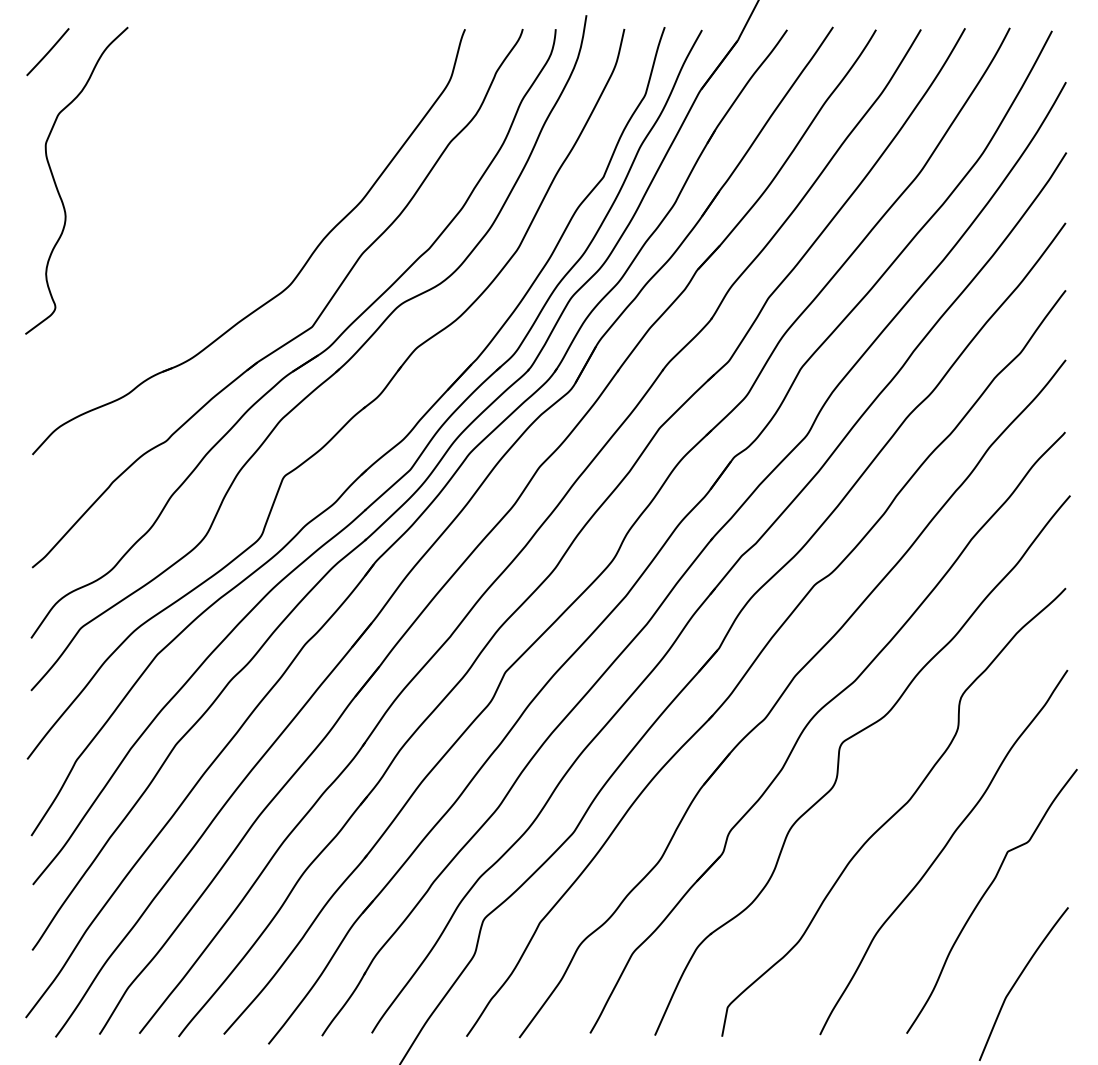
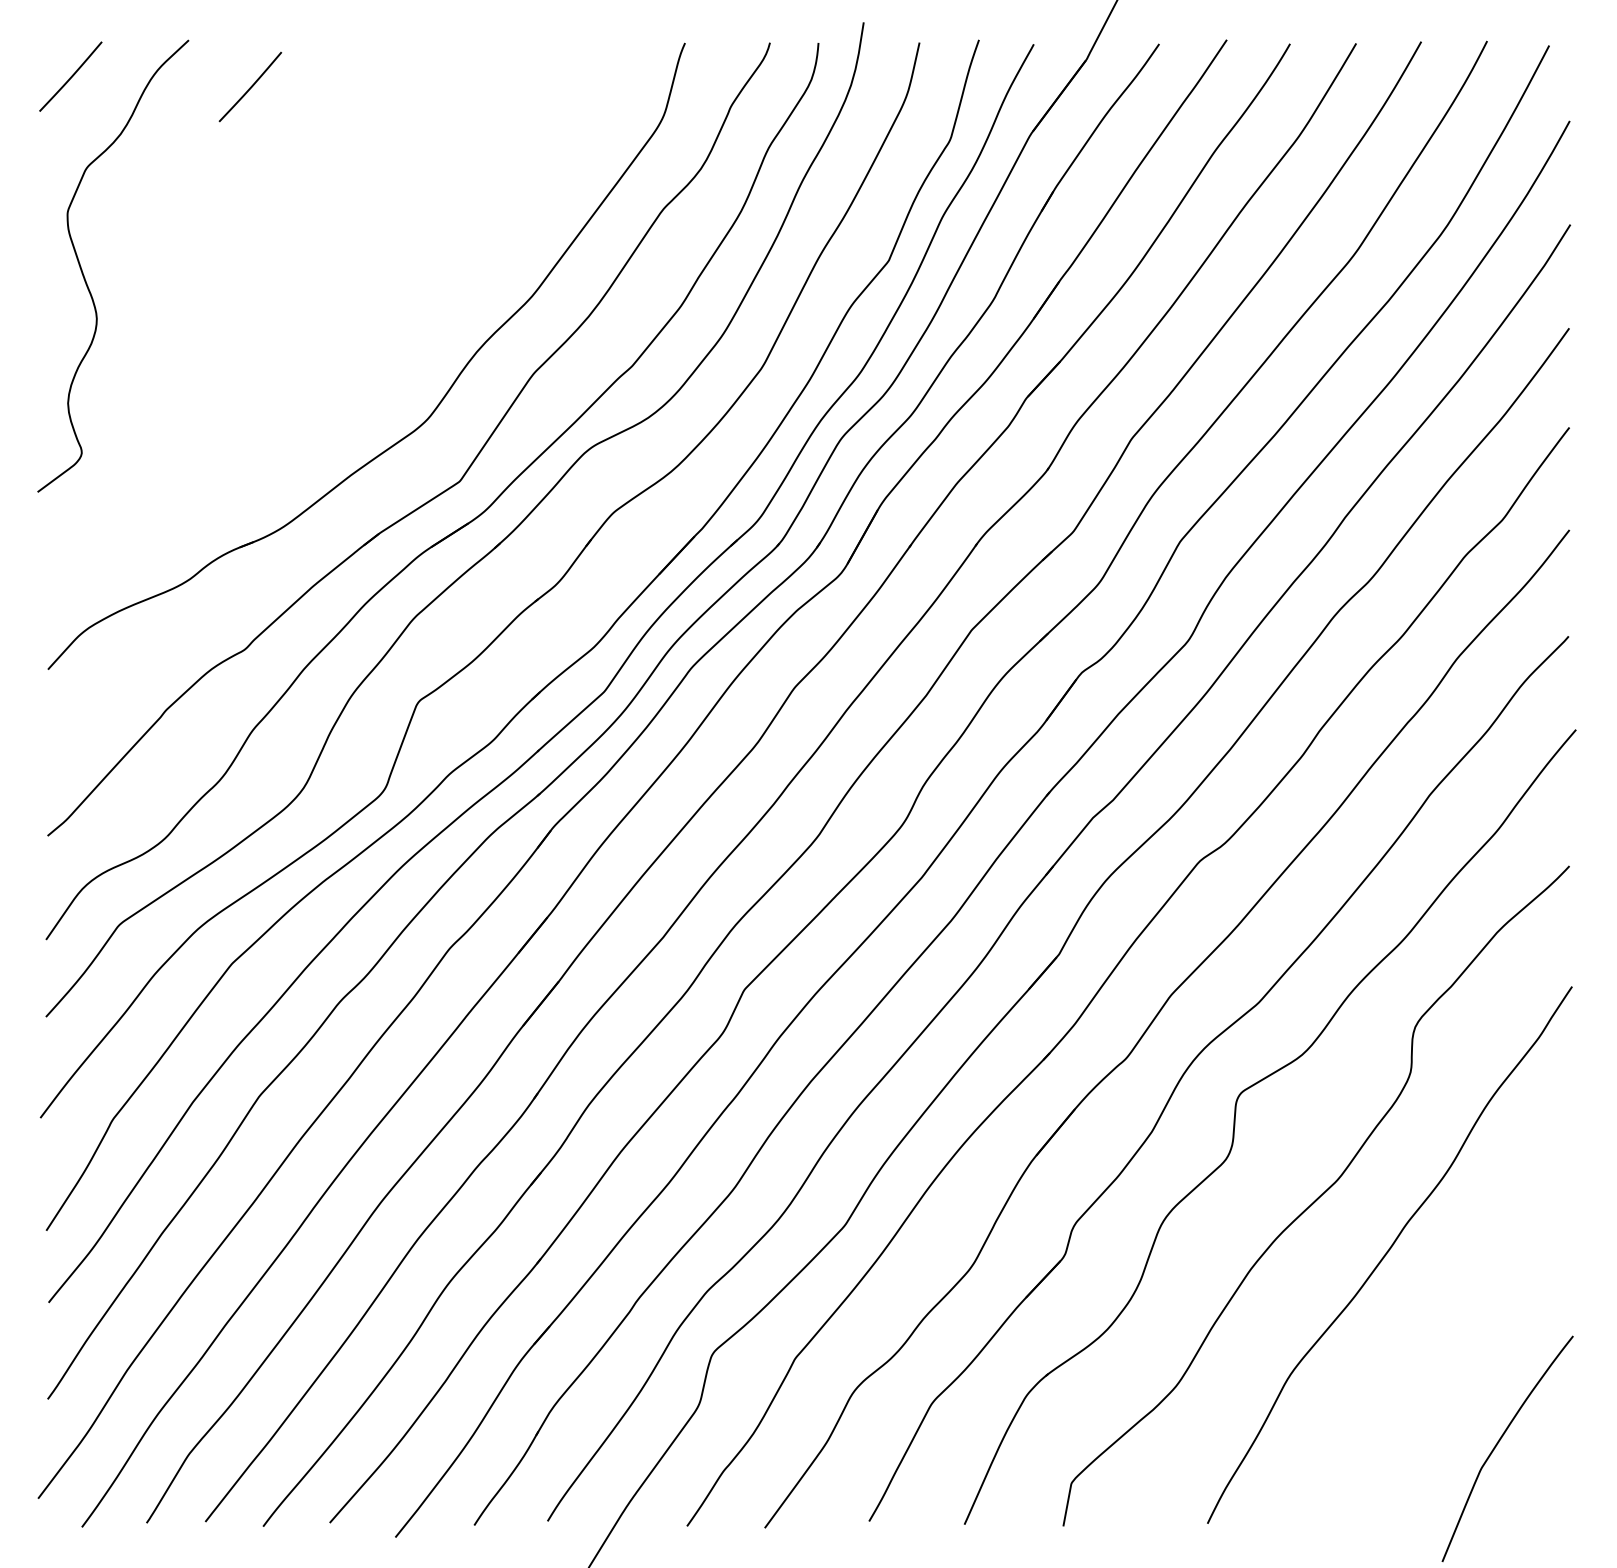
line: (169, 59) -> (249, 87), added
curve: (985, 894) -> (1451, 1316), removed

